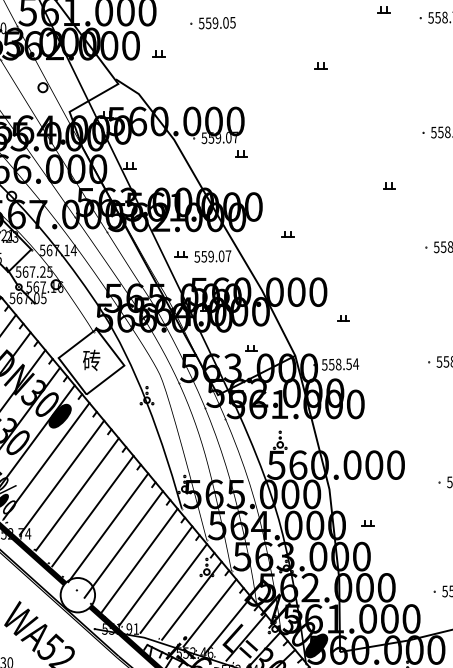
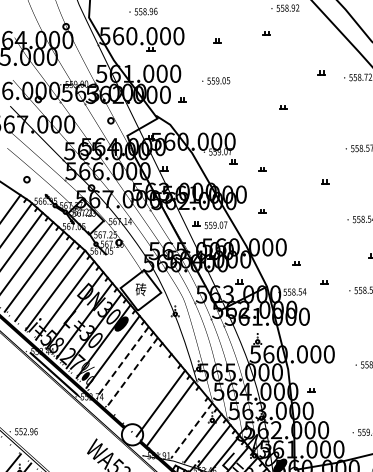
part: (287, 166) -> (262, 169), added
part: (388, 349) -> (324, 282), added
line: (61, 478) -> (122, 362), solid -> dashed
line: (76, 494) -> (131, 372), solid -> dashed
line: (92, 510) -> (141, 382), removed
line: (108, 526) -> (151, 392), removed
line: (155, 575) -> (180, 422), removed
line: (173, 589) -> (191, 431), solid -> dashed

